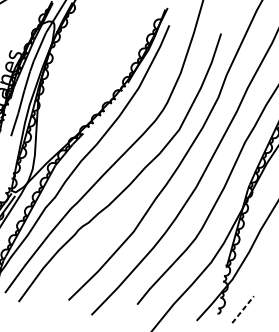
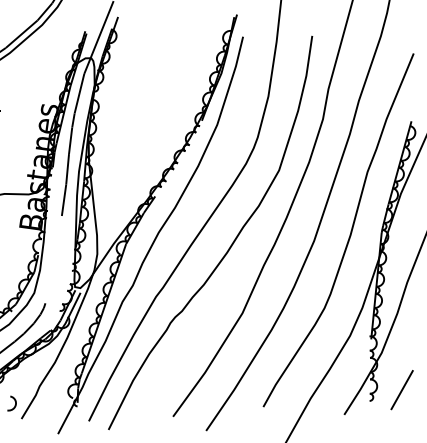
line: (243, 310) -> (402, 390), dashed -> solid

